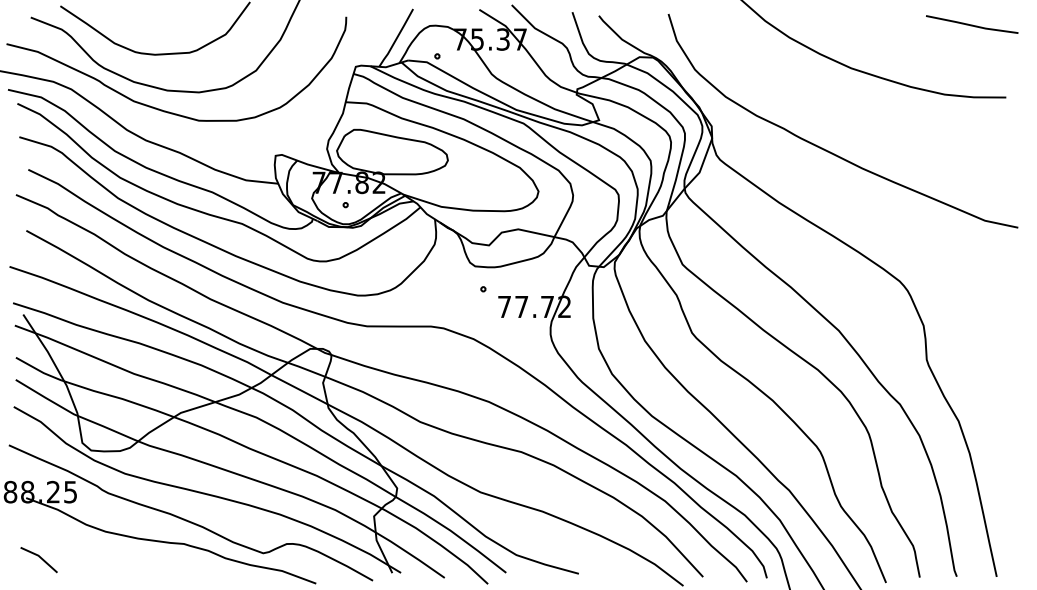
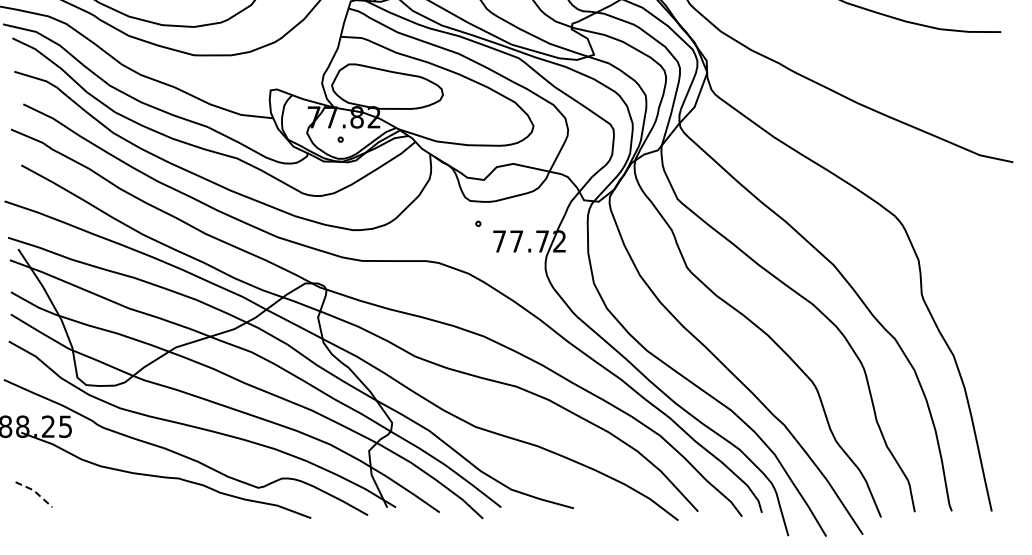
line: (40, 557) -> (35, 492), solid -> dashed

